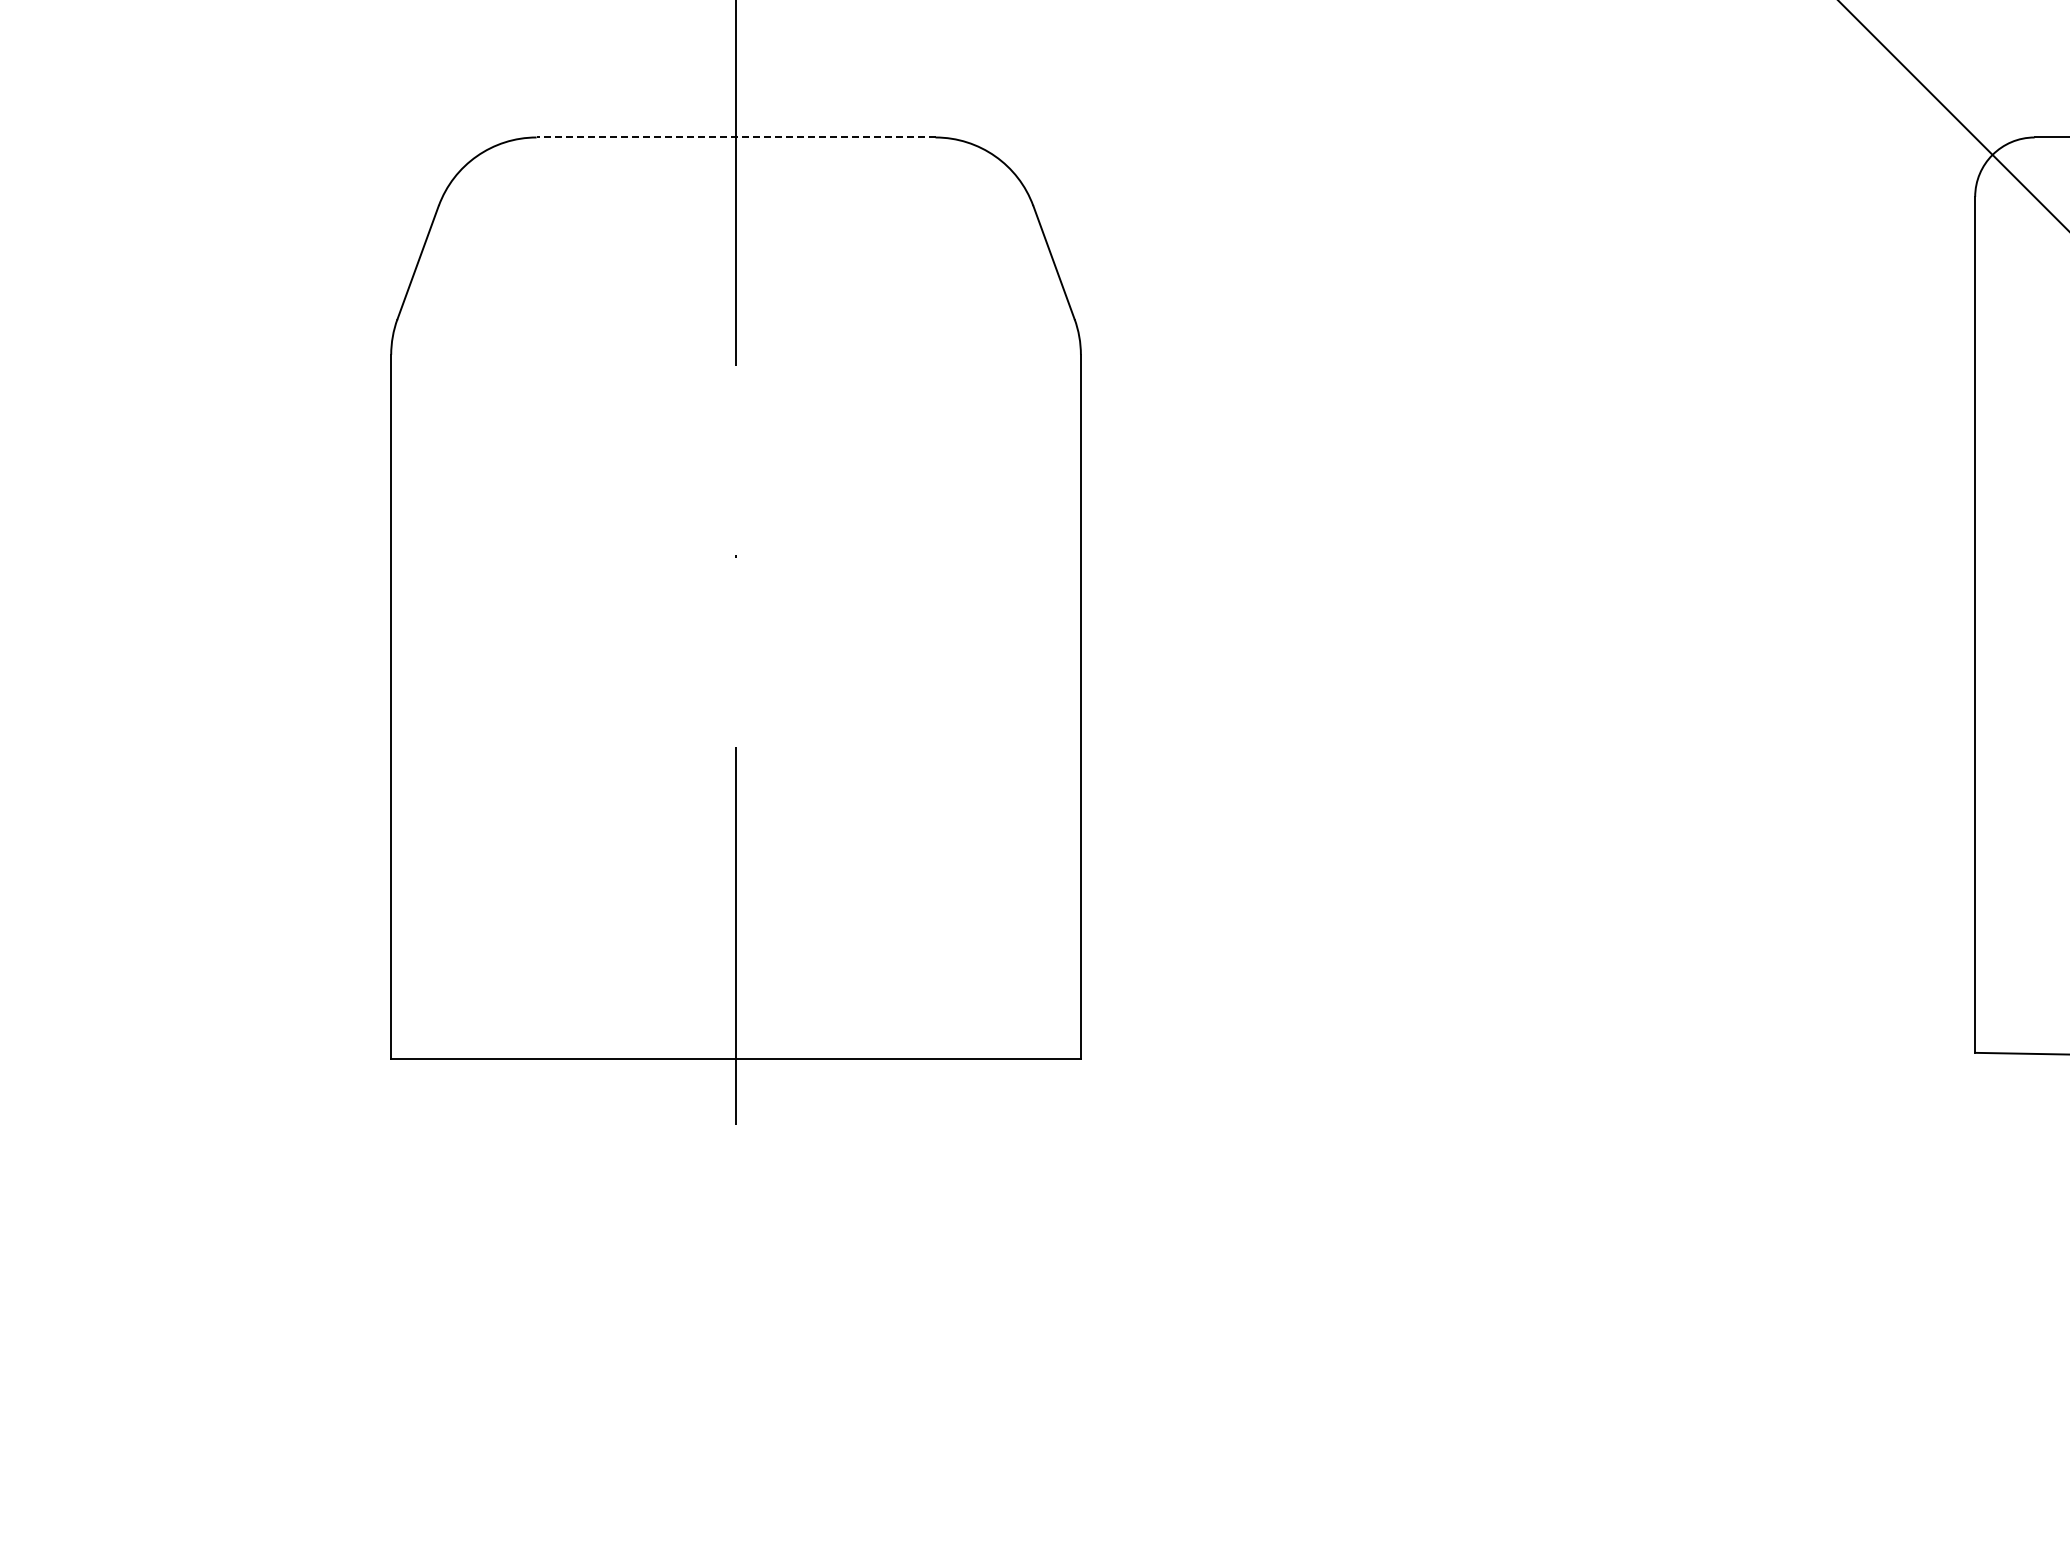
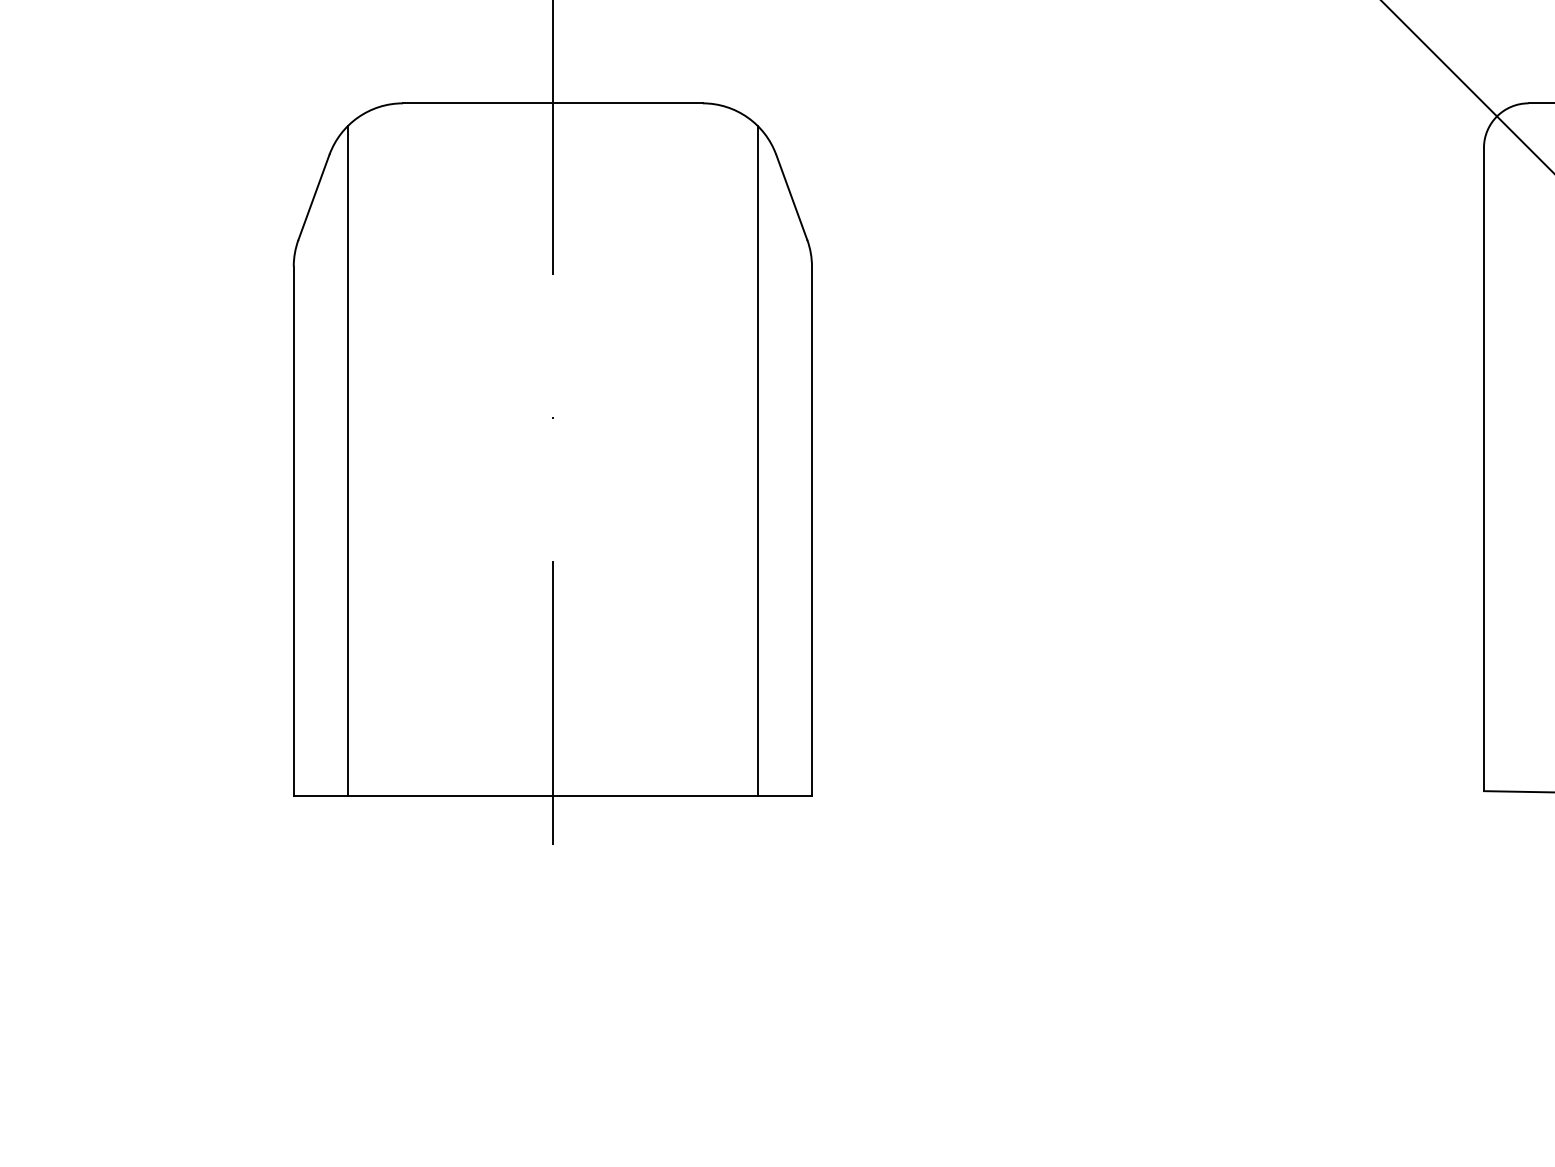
line: (735, 137) -> (552, 103), dashed -> solid
line: (463, 613) -> (348, 461), added
line: (1008, 613) -> (757, 461), added

